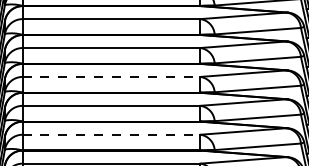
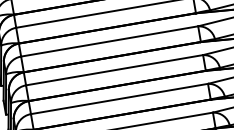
line: (111, 76) -> (109, 41), dashed -> solid
line: (111, 134) -> (119, 98), dashed -> solid

